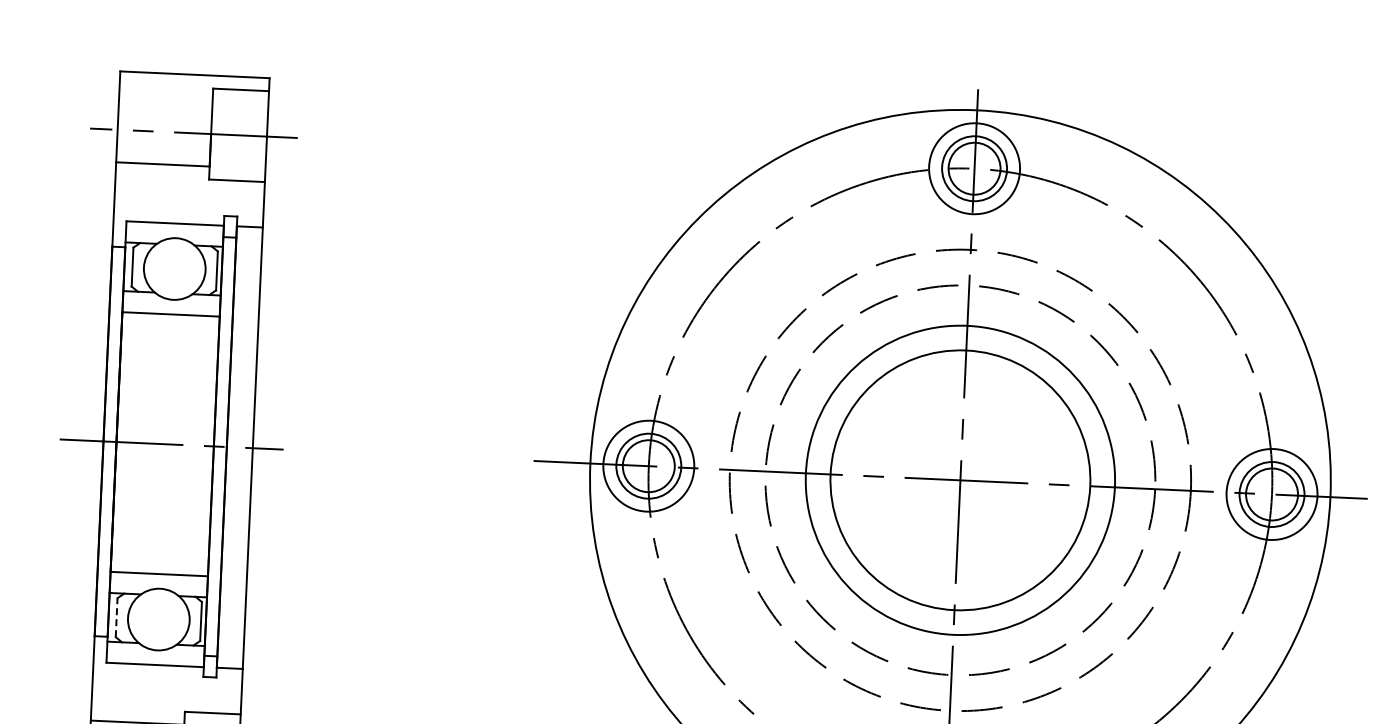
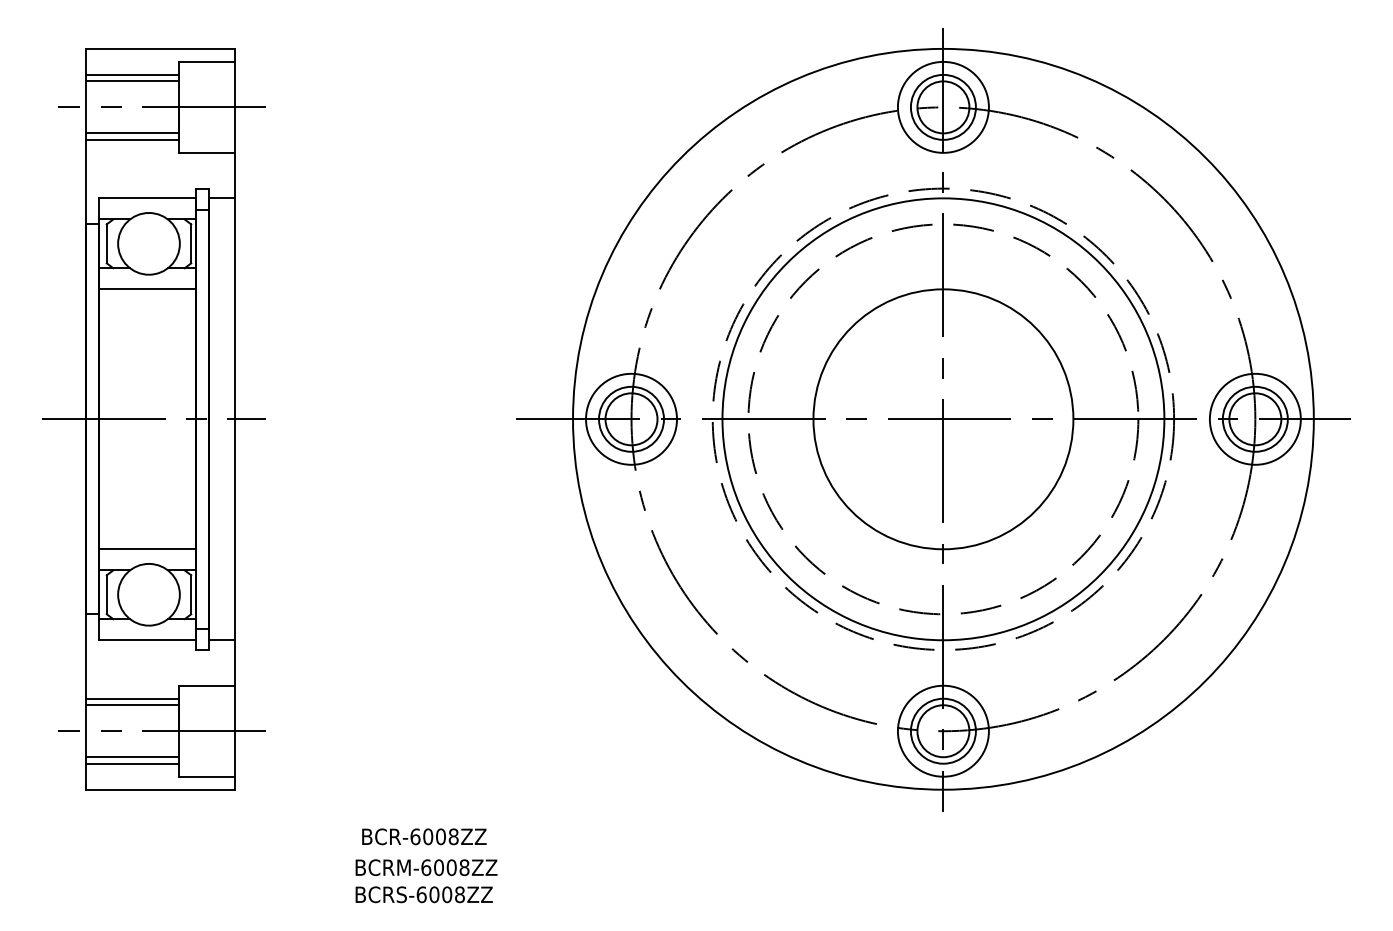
line: (165, 99) -> (132, 74), added
line: (164, 106) -> (131, 81), added
line: (162, 157) -> (131, 133), added
circle: (960, 480) -> (943, 419), size x1.43
line: (116, 617) -> (106, 594), dashed -> solid

